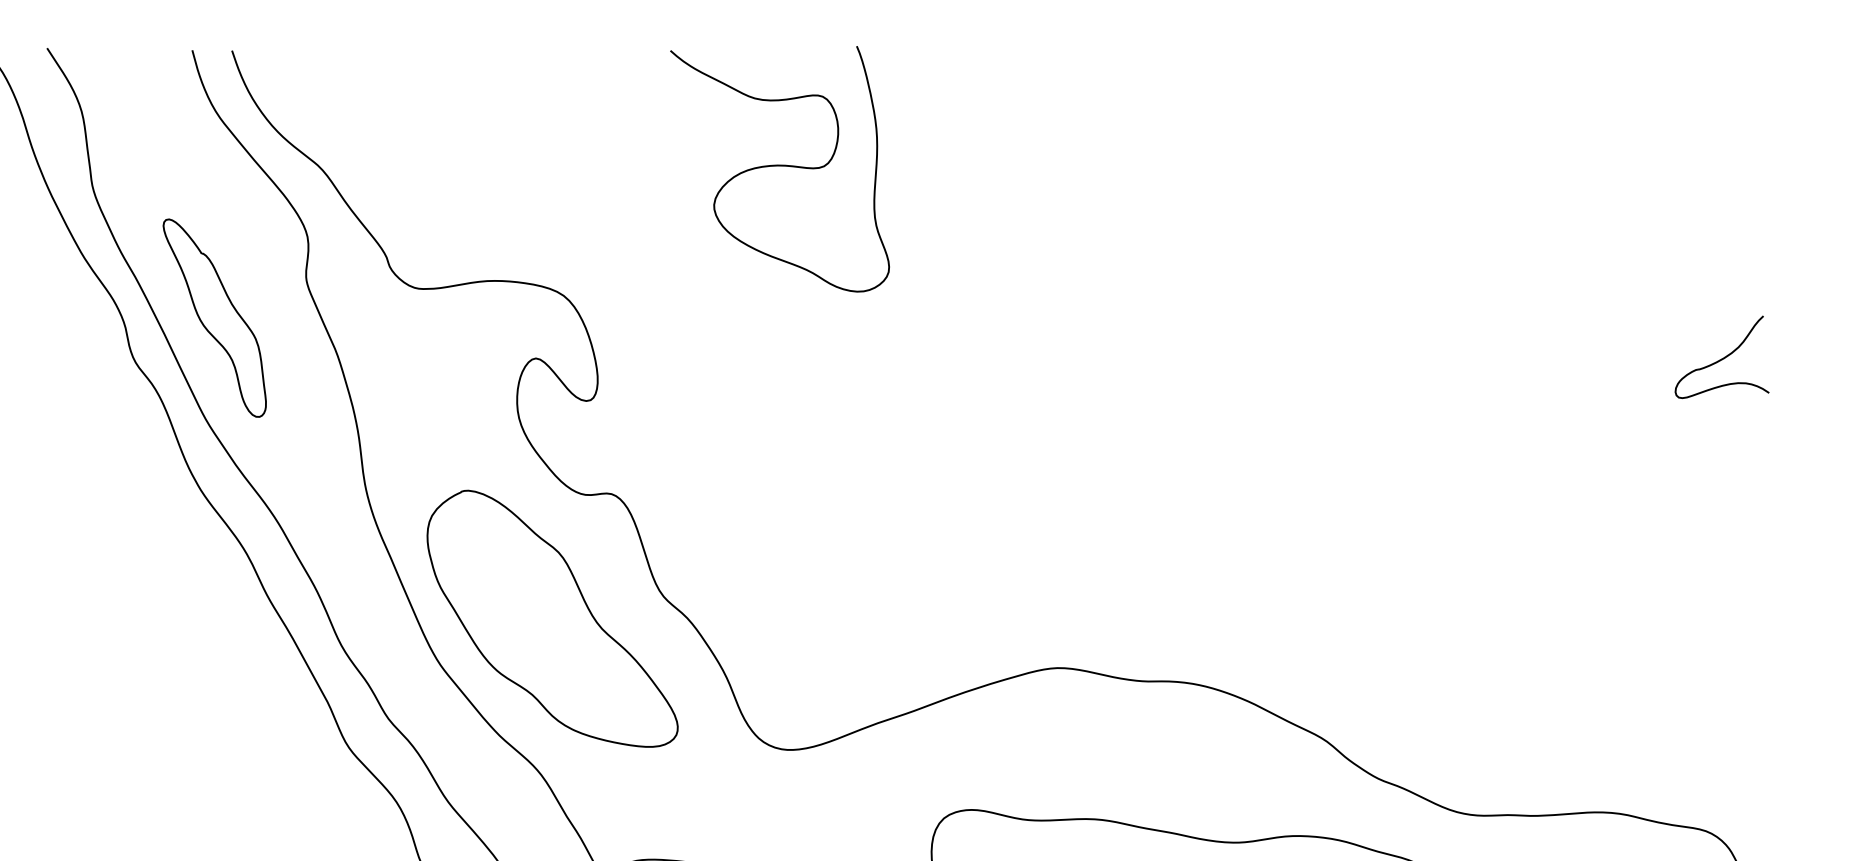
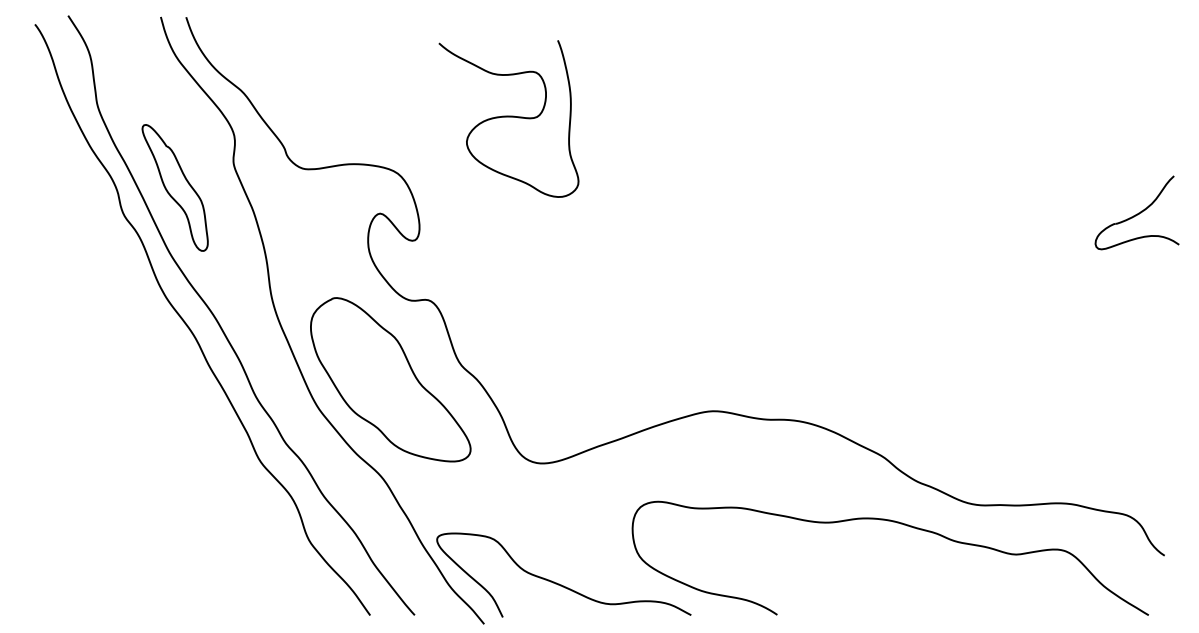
curve: (779, 167) -> (508, 117), moved
part: (1721, 356) -> (1136, 212), size x1.4

